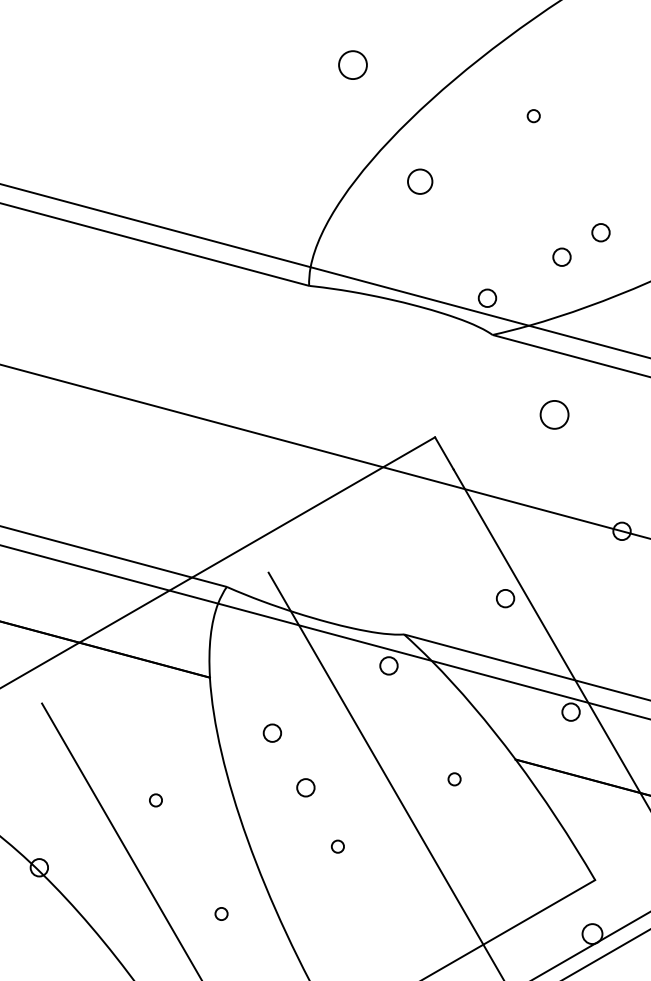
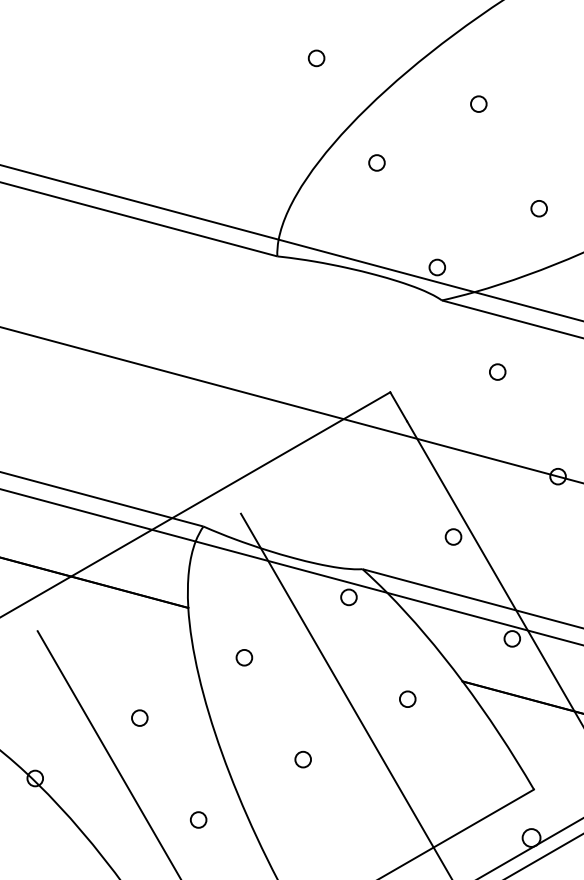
circle: (352, 65) -> (316, 58), size x0.62
circle: (533, 115) -> (478, 103), size x1.43
circle: (419, 181) -> (376, 162), size x0.71
circle: (561, 257) -> (503, 230), removed
circle: (554, 414) -> (497, 371), size x0.62
circle: (454, 778) -> (407, 698), size x1.43
circle: (305, 787) -> (274, 706), removed
circle: (155, 799) -> (139, 717), size x1.43
circle: (337, 846) -> (302, 759), size x1.43
circle: (221, 913) -> (198, 819), size x1.43

